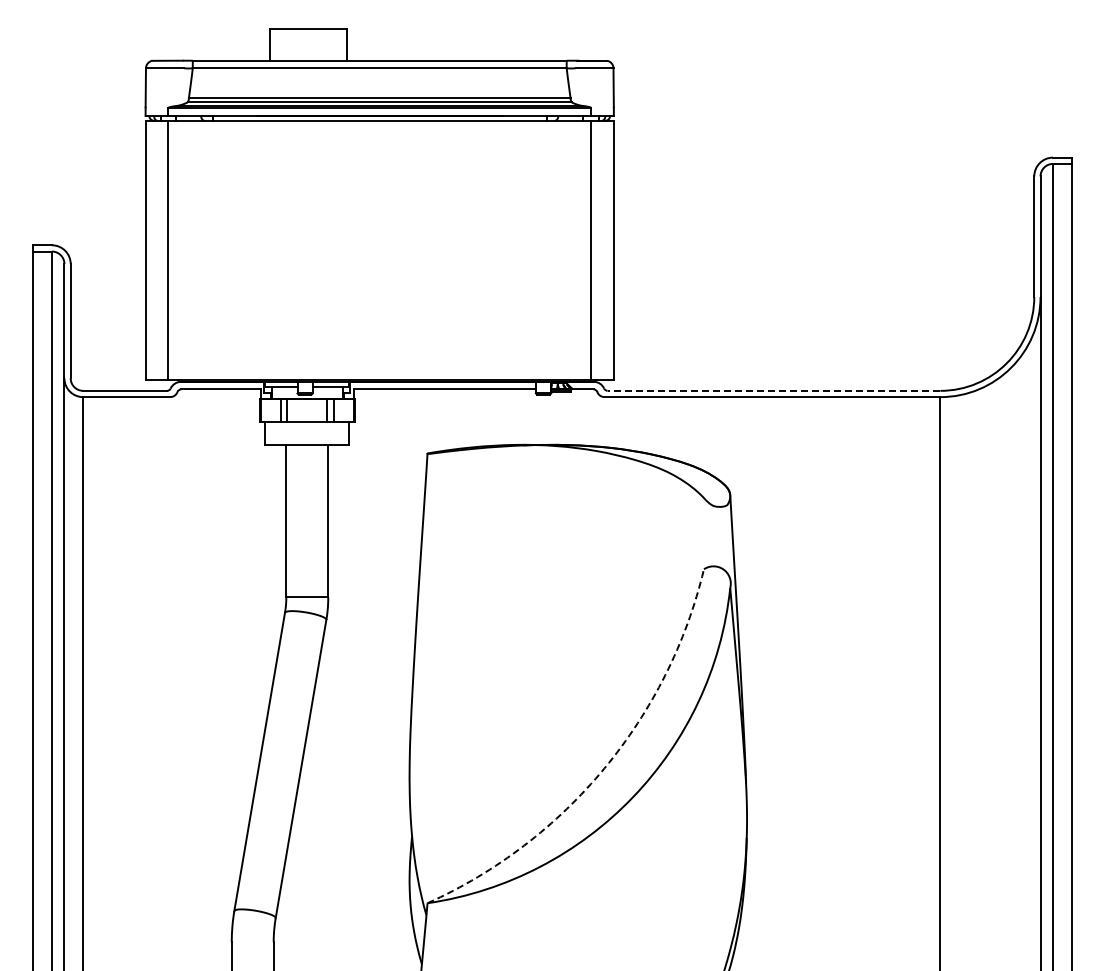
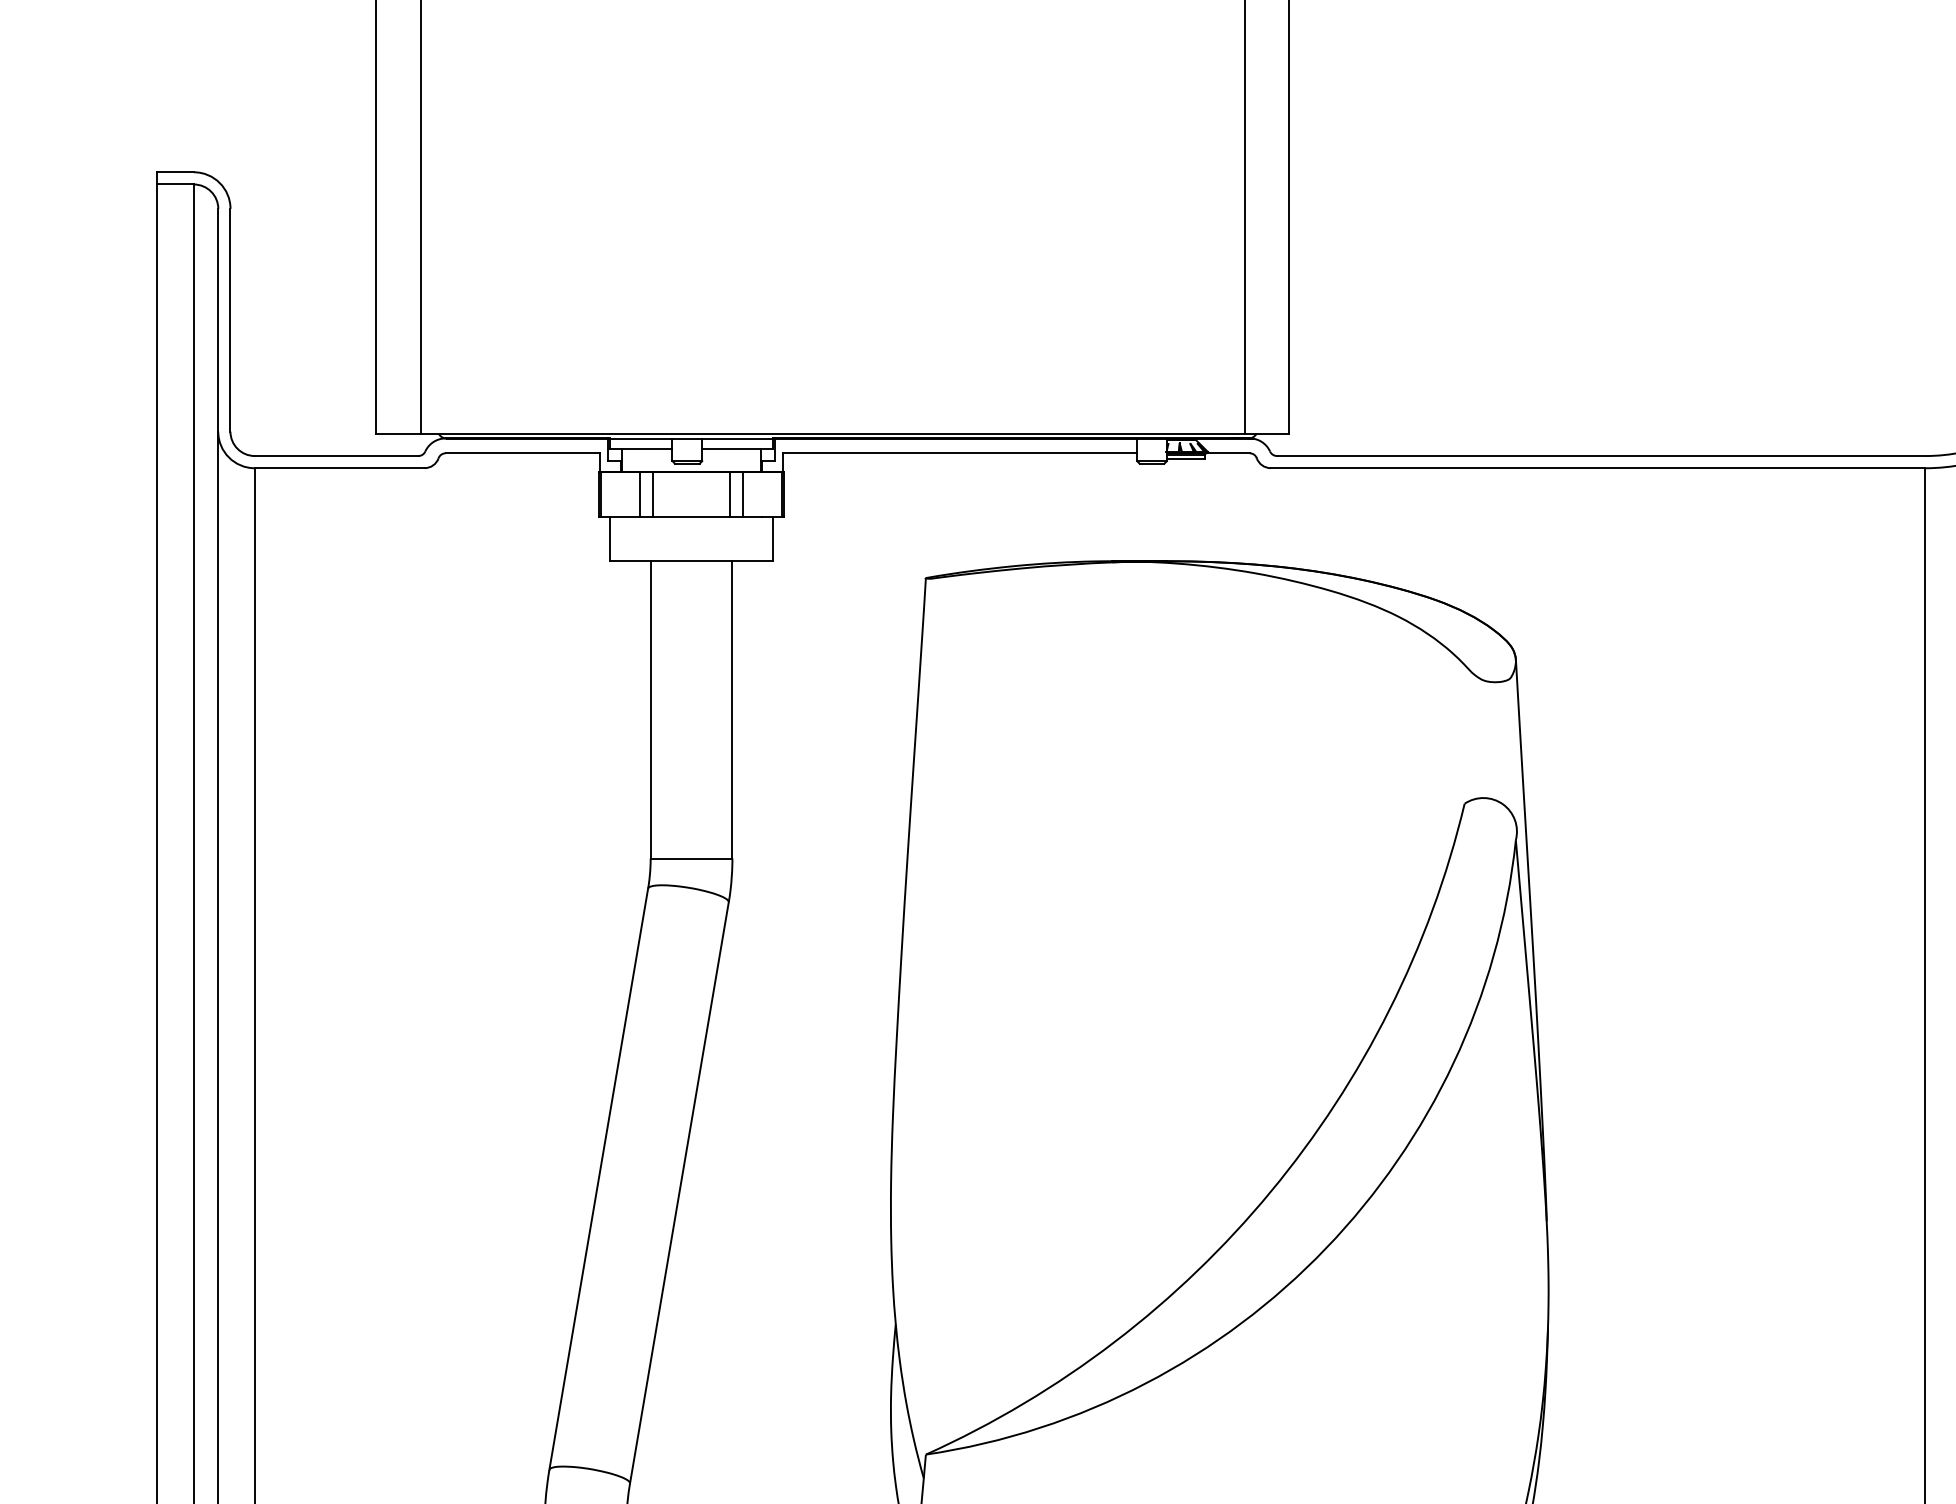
line: (773, 390) -> (1600, 455), dashed -> solid
arc: (604, 768) -> (1270, 1192), dashed -> solid

